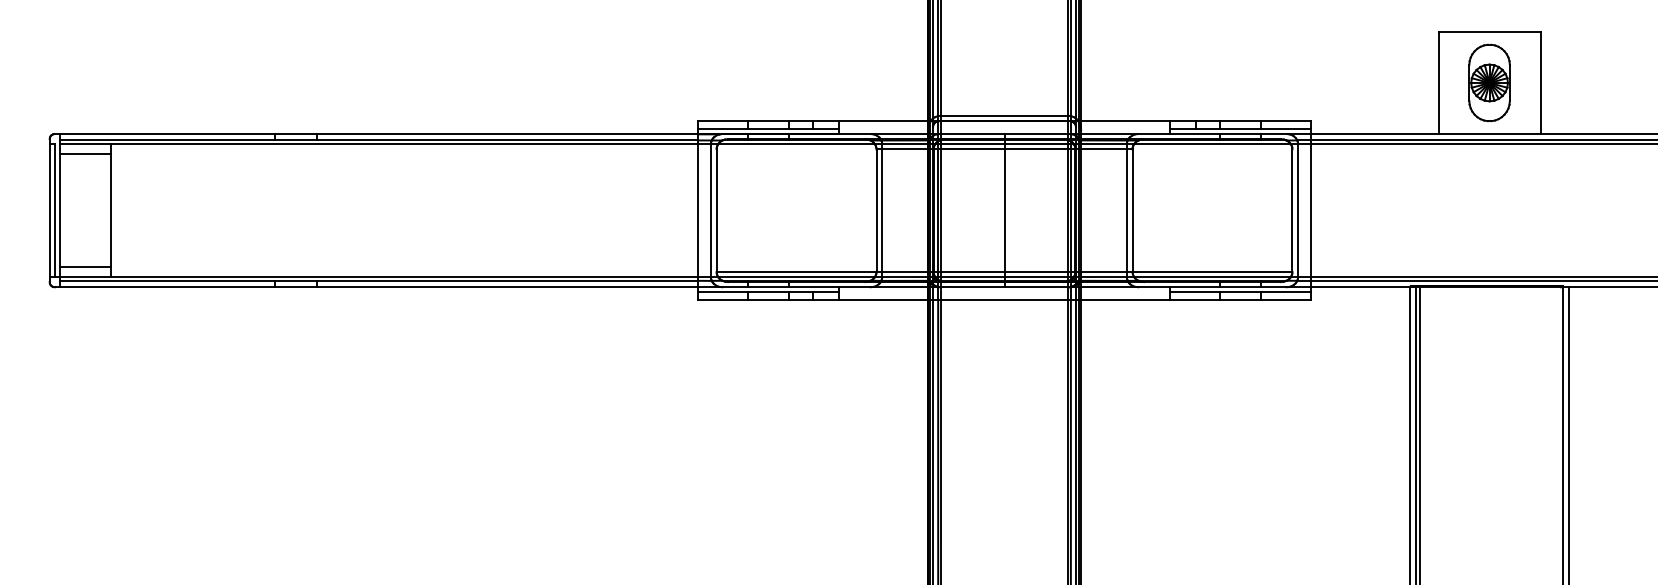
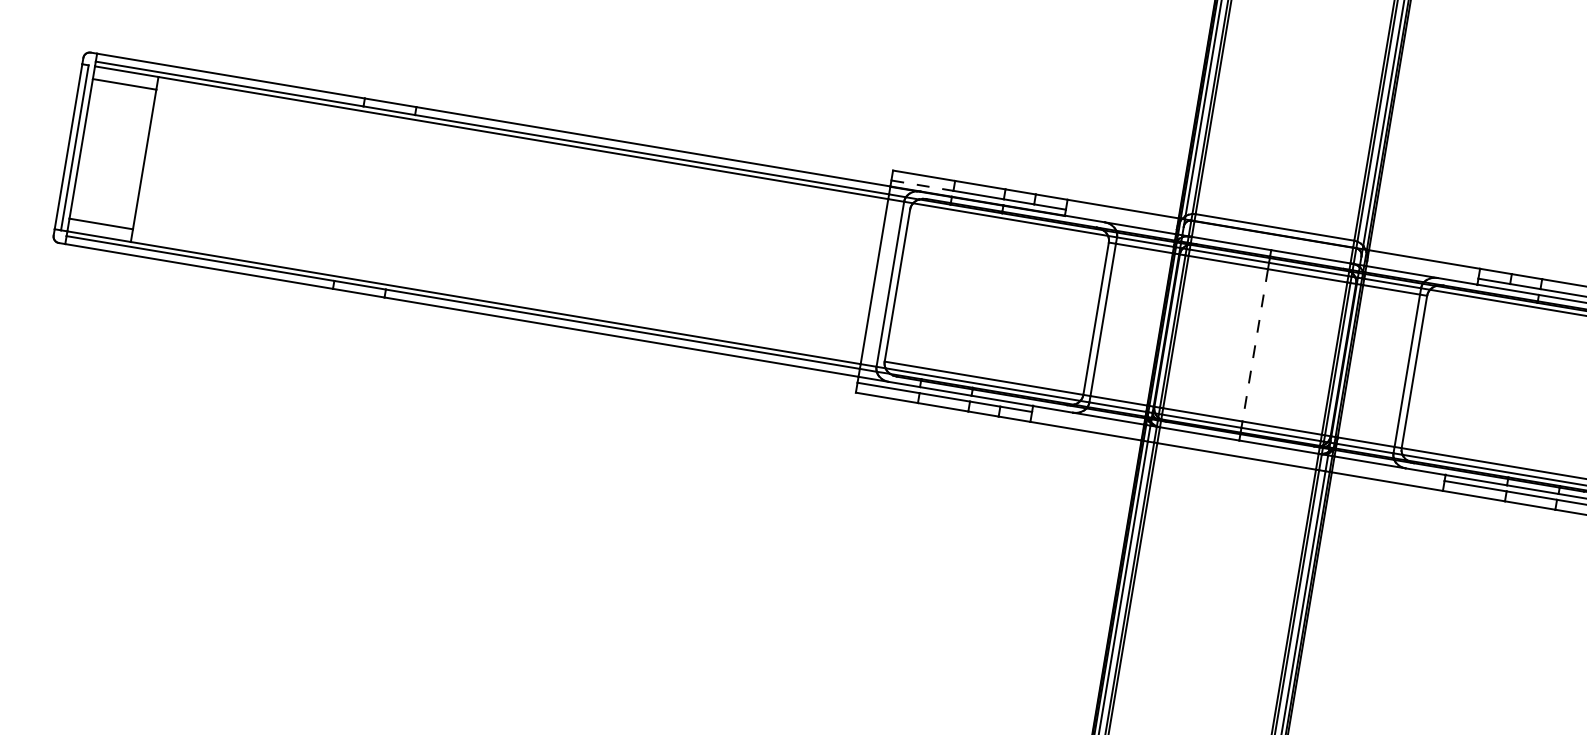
line: (723, 129) -> (922, 186), solid -> dashed
line: (1004, 211) -> (1255, 346), solid -> dashed

